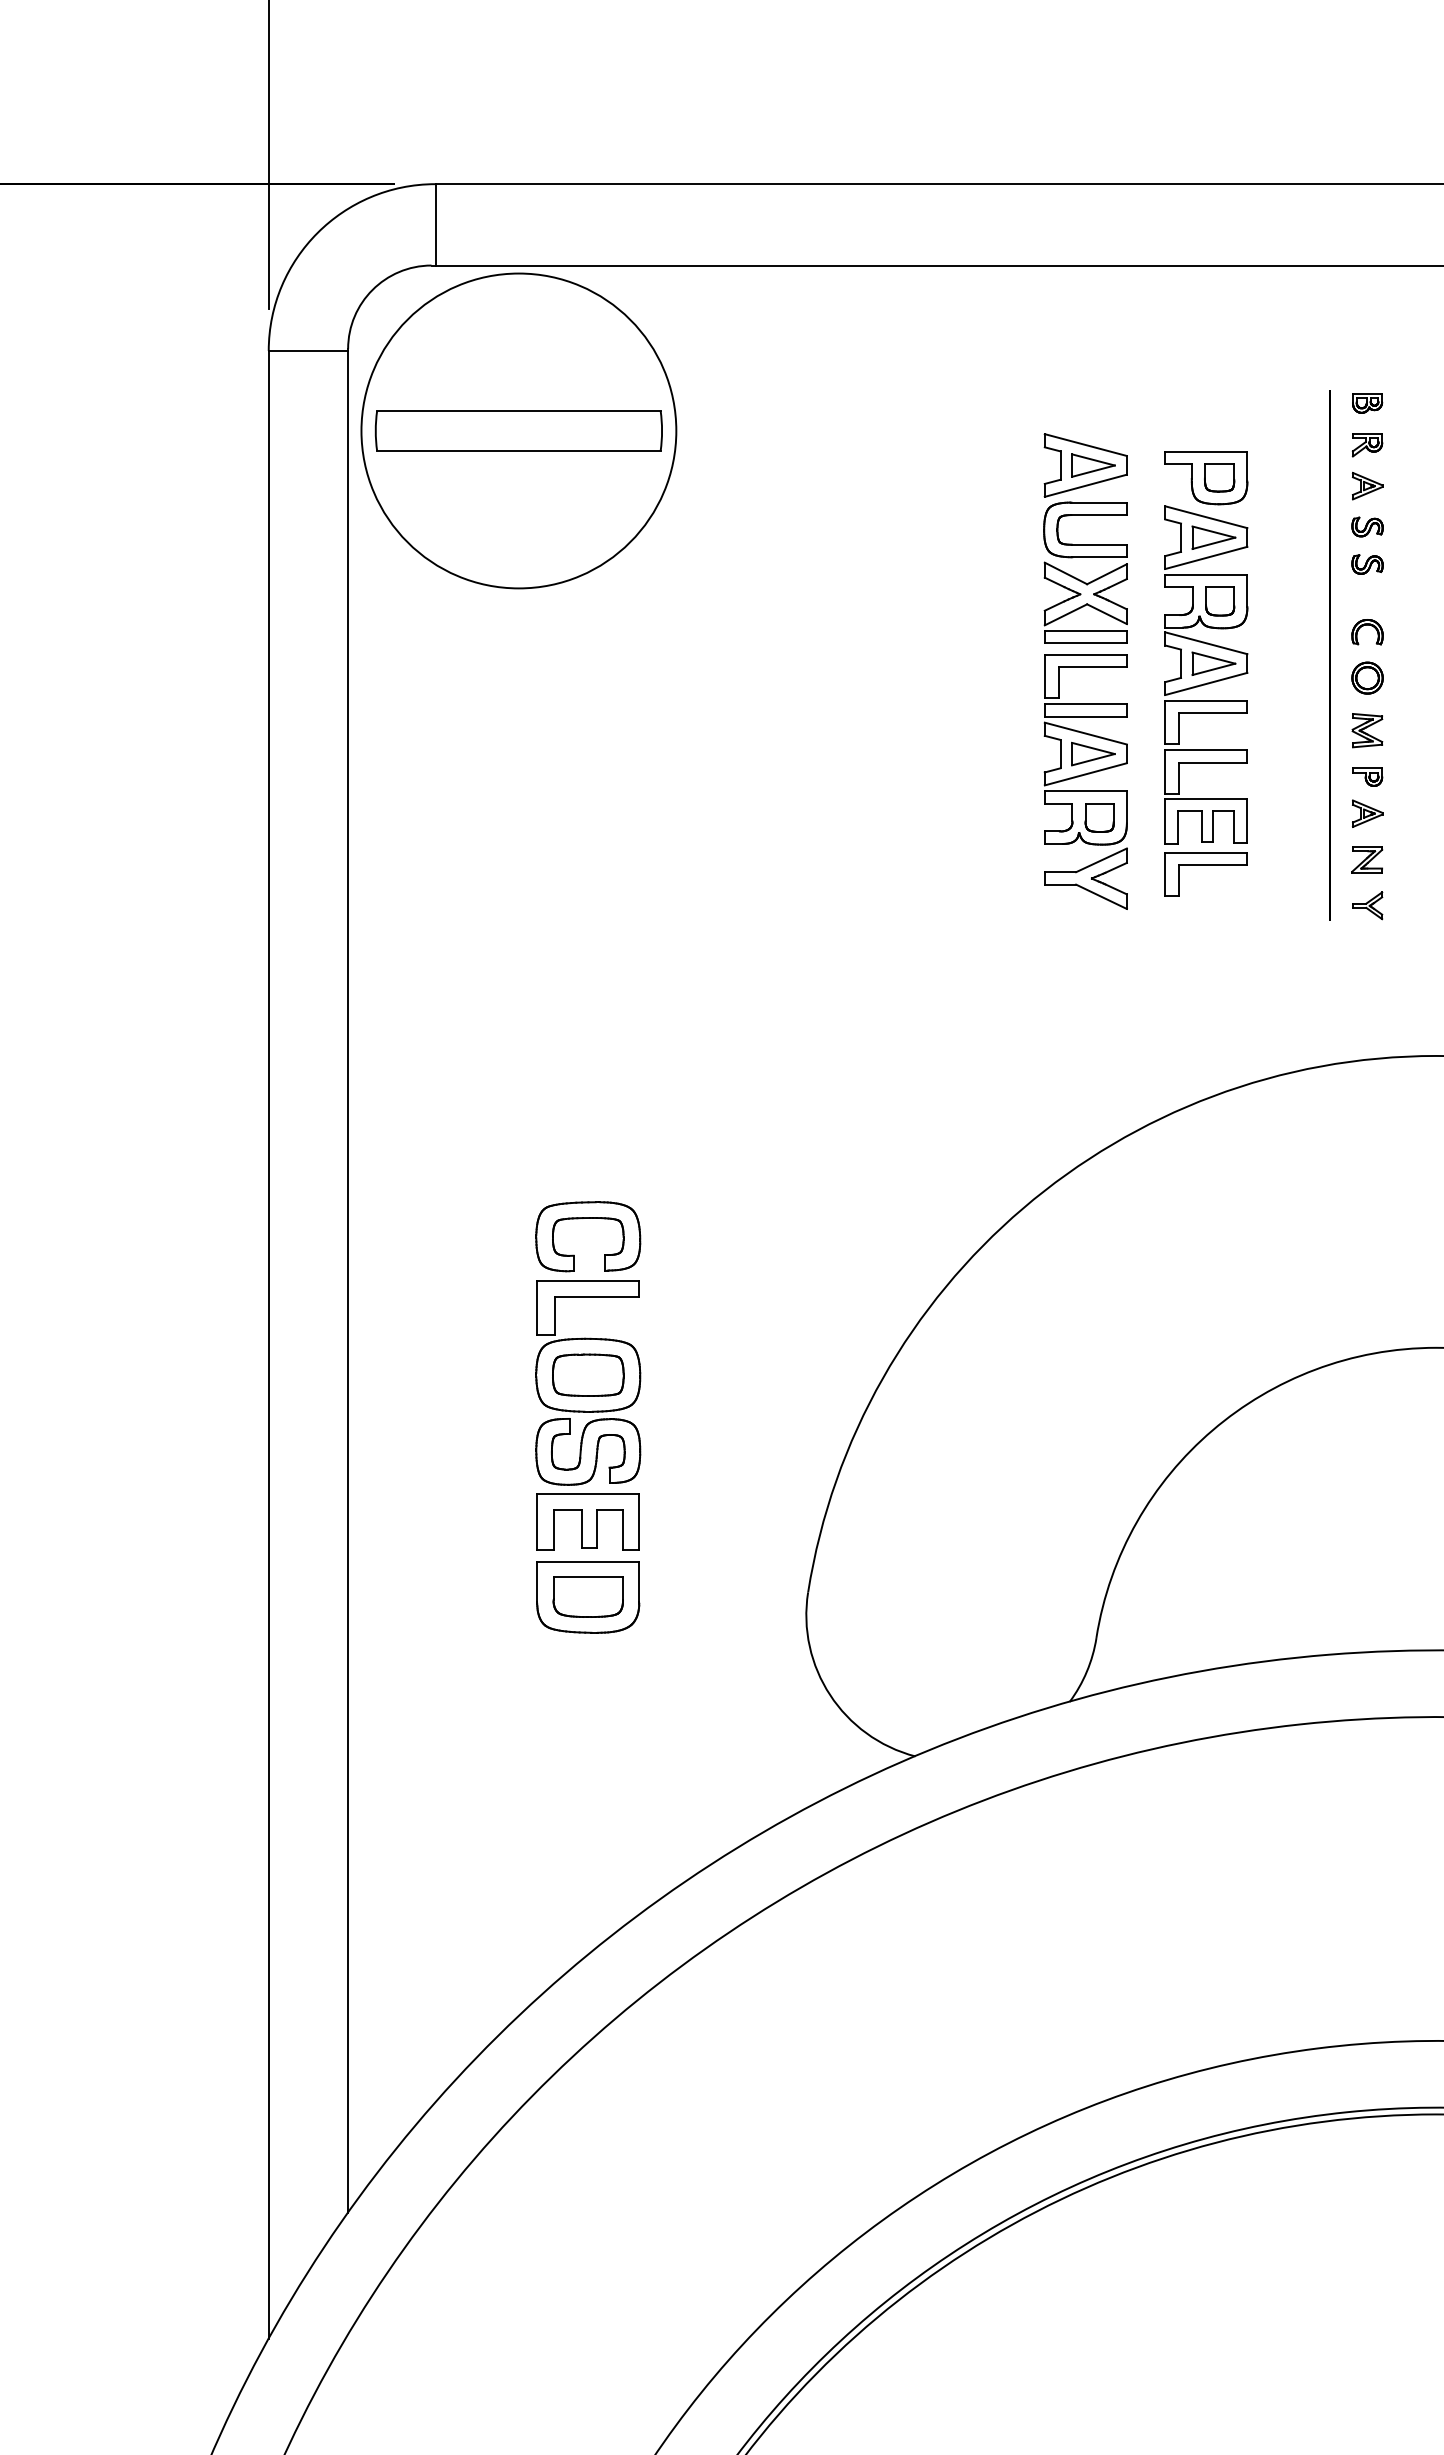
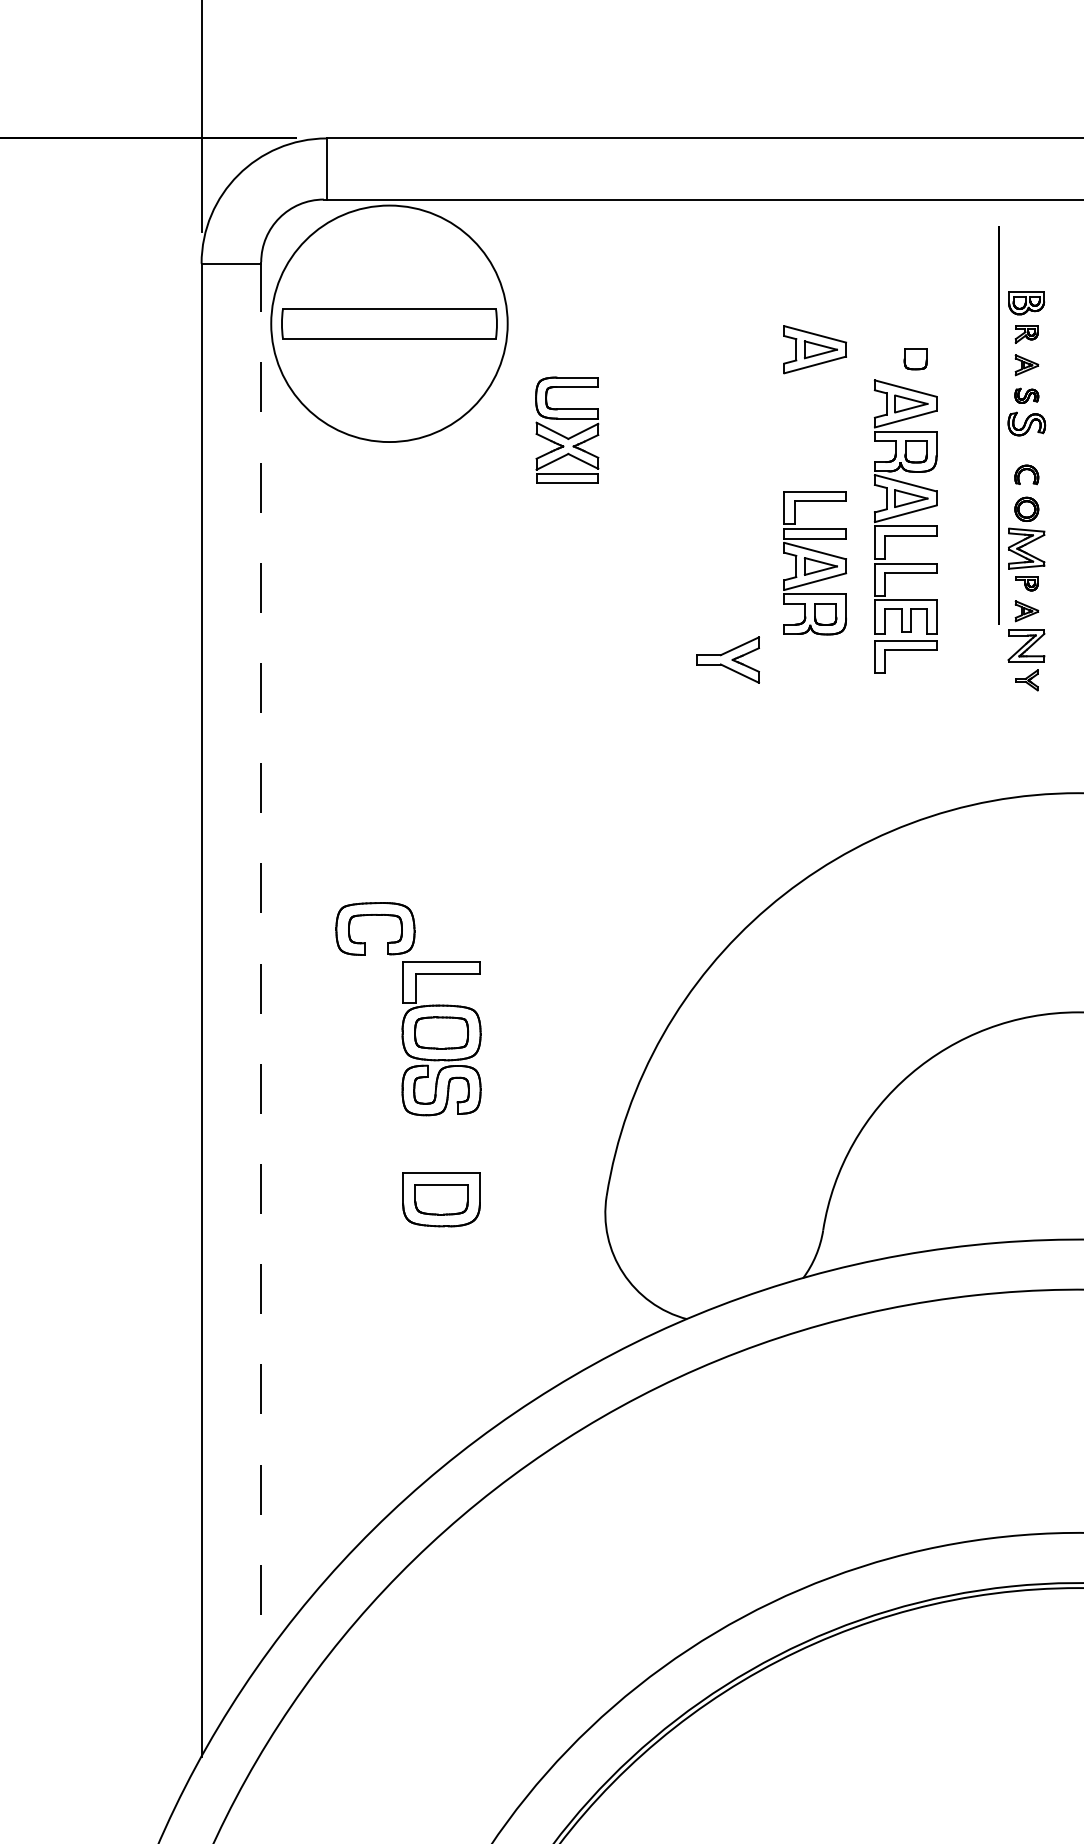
part: (1367, 403) -> (1026, 303), size x1.6
part: (1206, 478) -> (905, 359), removed
part: (1367, 564) -> (1026, 424), size x1.6
part: (1082, 580) -> (564, 436), moved
line: (1329, 655) -> (998, 425), moved
part: (1367, 730) -> (1026, 548), size x1.6
part: (1367, 859) -> (1026, 645), size x1.6
part: (1085, 878) -> (727, 659), moved
part: (588, 1218) -> (375, 915), moved
line: (348, 1280) -> (261, 961), solid -> dashed
part: (587, 1521) -> (440, 1142), removed

